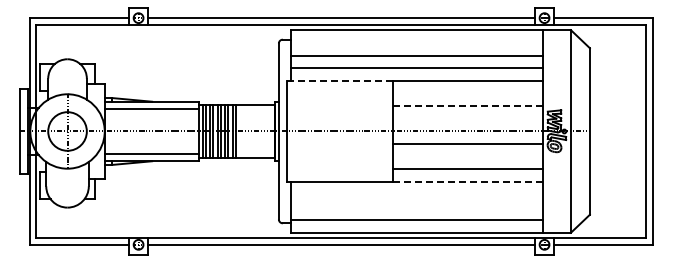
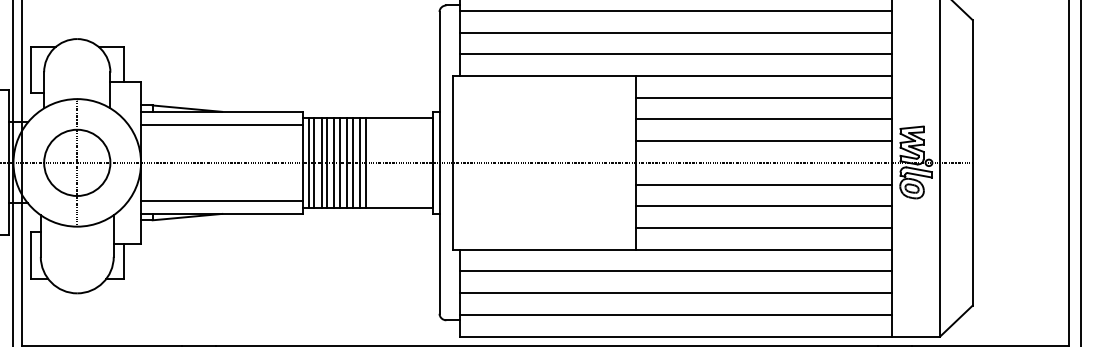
line: (416, 42) -> (675, 10), added
line: (340, 80) -> (545, 75), dashed -> solid
line: (467, 93) -> (762, 97), added
line: (467, 106) -> (762, 120), dashed -> solid
line: (467, 118) -> (762, 140), added
line: (467, 156) -> (762, 205), added
line: (467, 182) -> (762, 250), dashed -> solid
line: (416, 194) -> (675, 270), added
line: (416, 207) -> (675, 293), added

